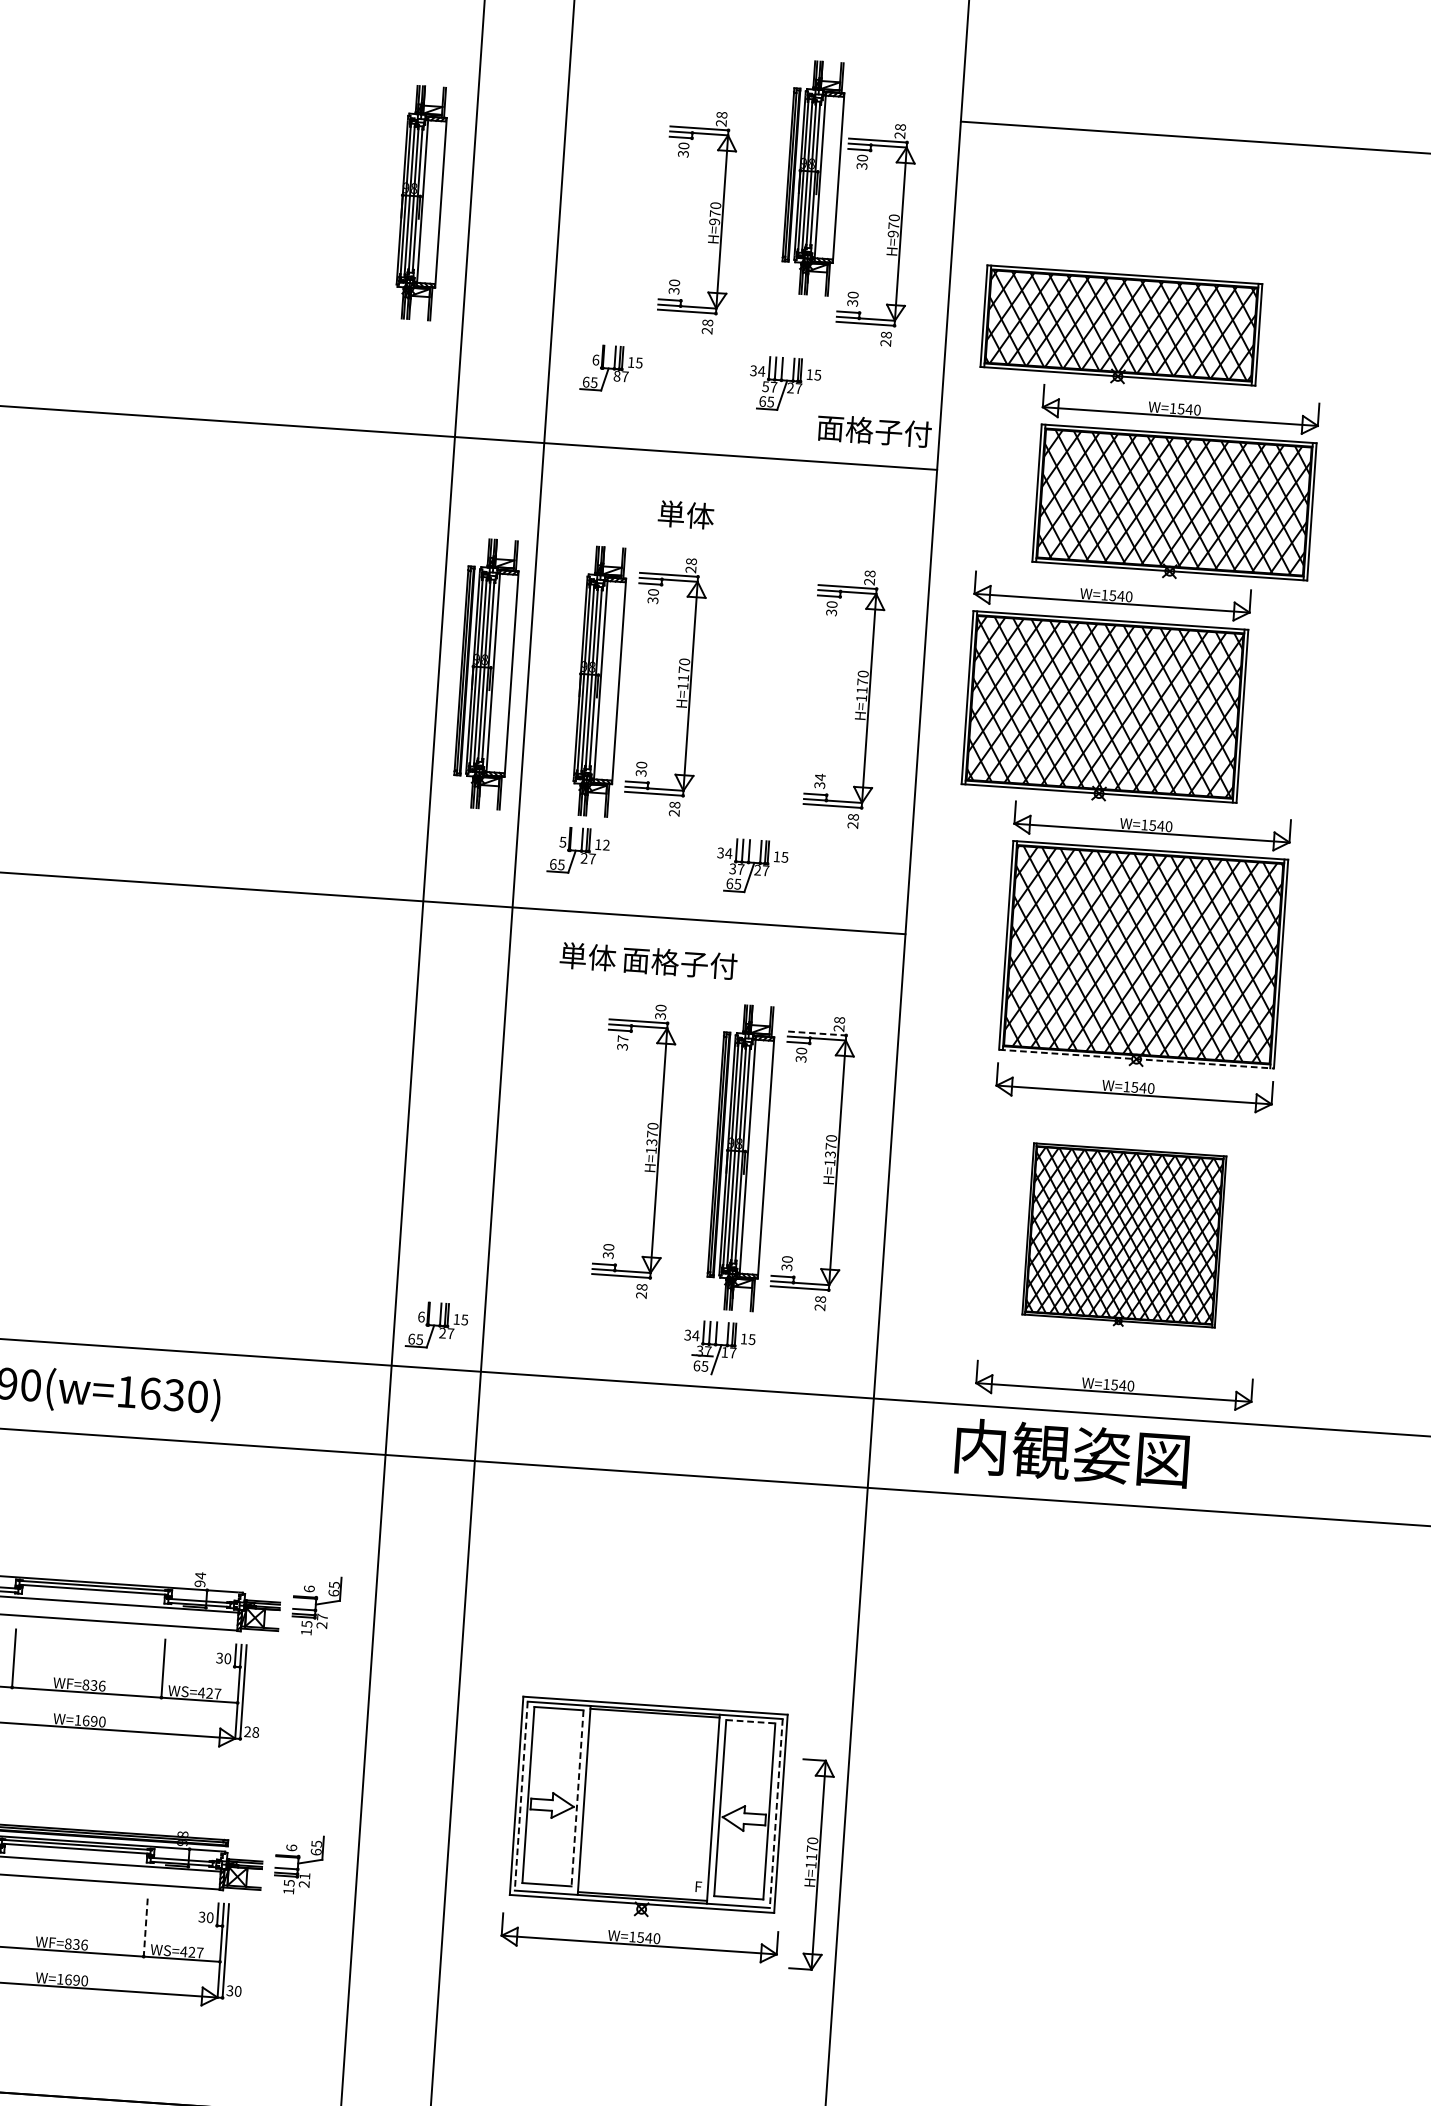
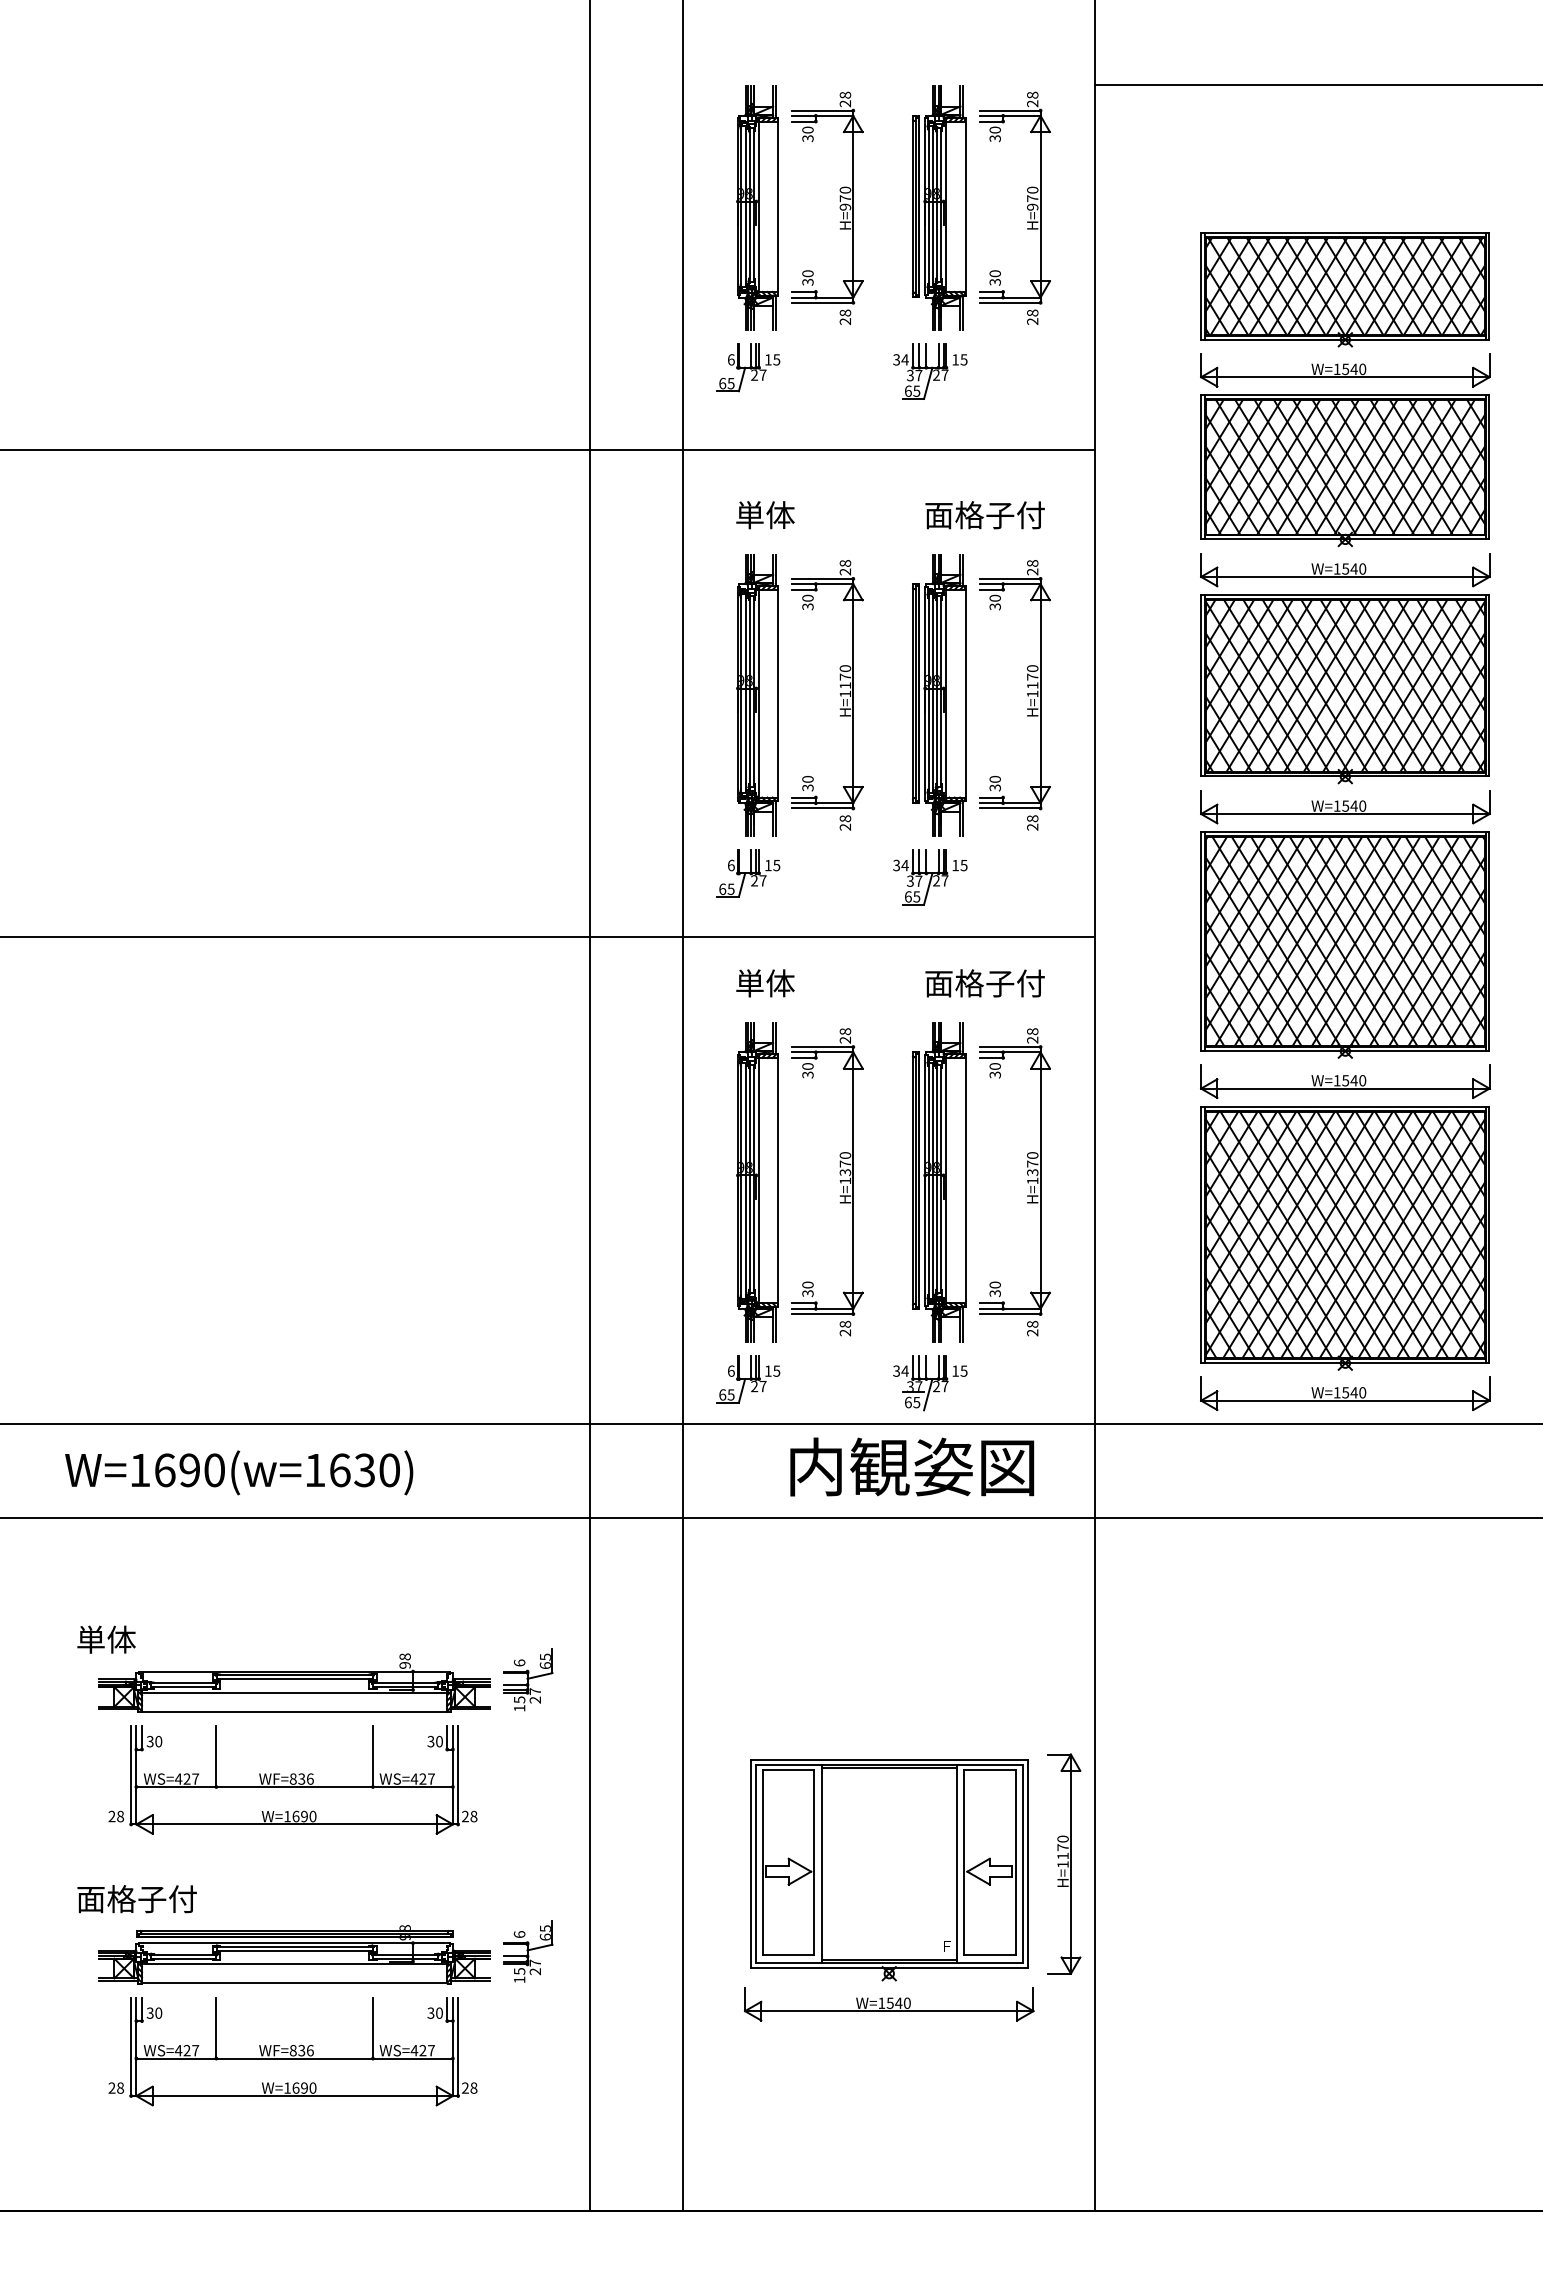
part: (813, 177) -> (939, 207), moved
part: (421, 202) -> (757, 207), moved
part: (1120, 328) -> (1344, 289), moved
text: (617, 375) -> (754, 374), 87 -> 27
text: (765, 385) -> (910, 374), 57 -> 37
text: (873, 431) -> (984, 515), moved
text: (686, 515) -> (765, 515), moved
part: (486, 674) -> (939, 695), moved
part: (1106, 690) -> (1345, 668), moved
text: (819, 777) -> (994, 779), 34 -> 30
text: (562, 842) -> (730, 865), 5 -> 6
text: (606, 845) -> (776, 865), 12 -> 15
text: (679, 963) -> (984, 983), moved
text: (660, 1011) -> (845, 1035), 30 -> 28
line: (817, 1033) -> (1010, 1047), dashed -> solid
text: (622, 1038) -> (807, 1066), 37 -> 30
line: (1136, 1059) -> (1345, 1051), dashed -> solid
part: (567, 1146) -> (757, 1182), added
part: (1123, 1237) -> (1344, 1238), size x1.43
part: (437, 1326) -> (748, 1379), moved
text: (724, 1352) -> (936, 1386), 17 -> 27
text: (1072, 1452) -> (912, 1466), moved
text: (200, 1575) -> (404, 1656), 94 -> 98
line: (750, 1722) -> (989, 1770), dashed -> solid
line: (521, 1796) -> (755, 1864), dashed -> solid
line: (577, 1798) -> (814, 1862), dashed -> solid
line: (775, 1813) -> (1022, 1864), dashed -> solid
part: (812, 1864) -> (1064, 1863), moved
text: (304, 1875) -> (534, 1962), 21 -> 27
line: (145, 1927) -> (372, 2028), dashed -> solid
text: (233, 1990) -> (469, 2087), 30 -> 28

